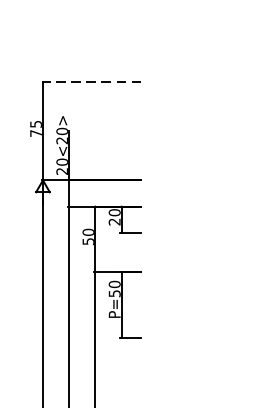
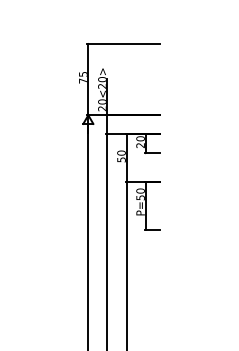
line: (91, 81) -> (123, 43), dashed -> solid

